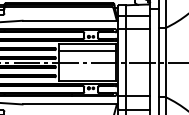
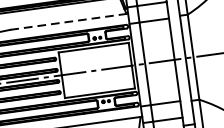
line: (70, 20) -> (69, 21), solid -> dashed
line: (86, 50) -> (94, 55), removed

